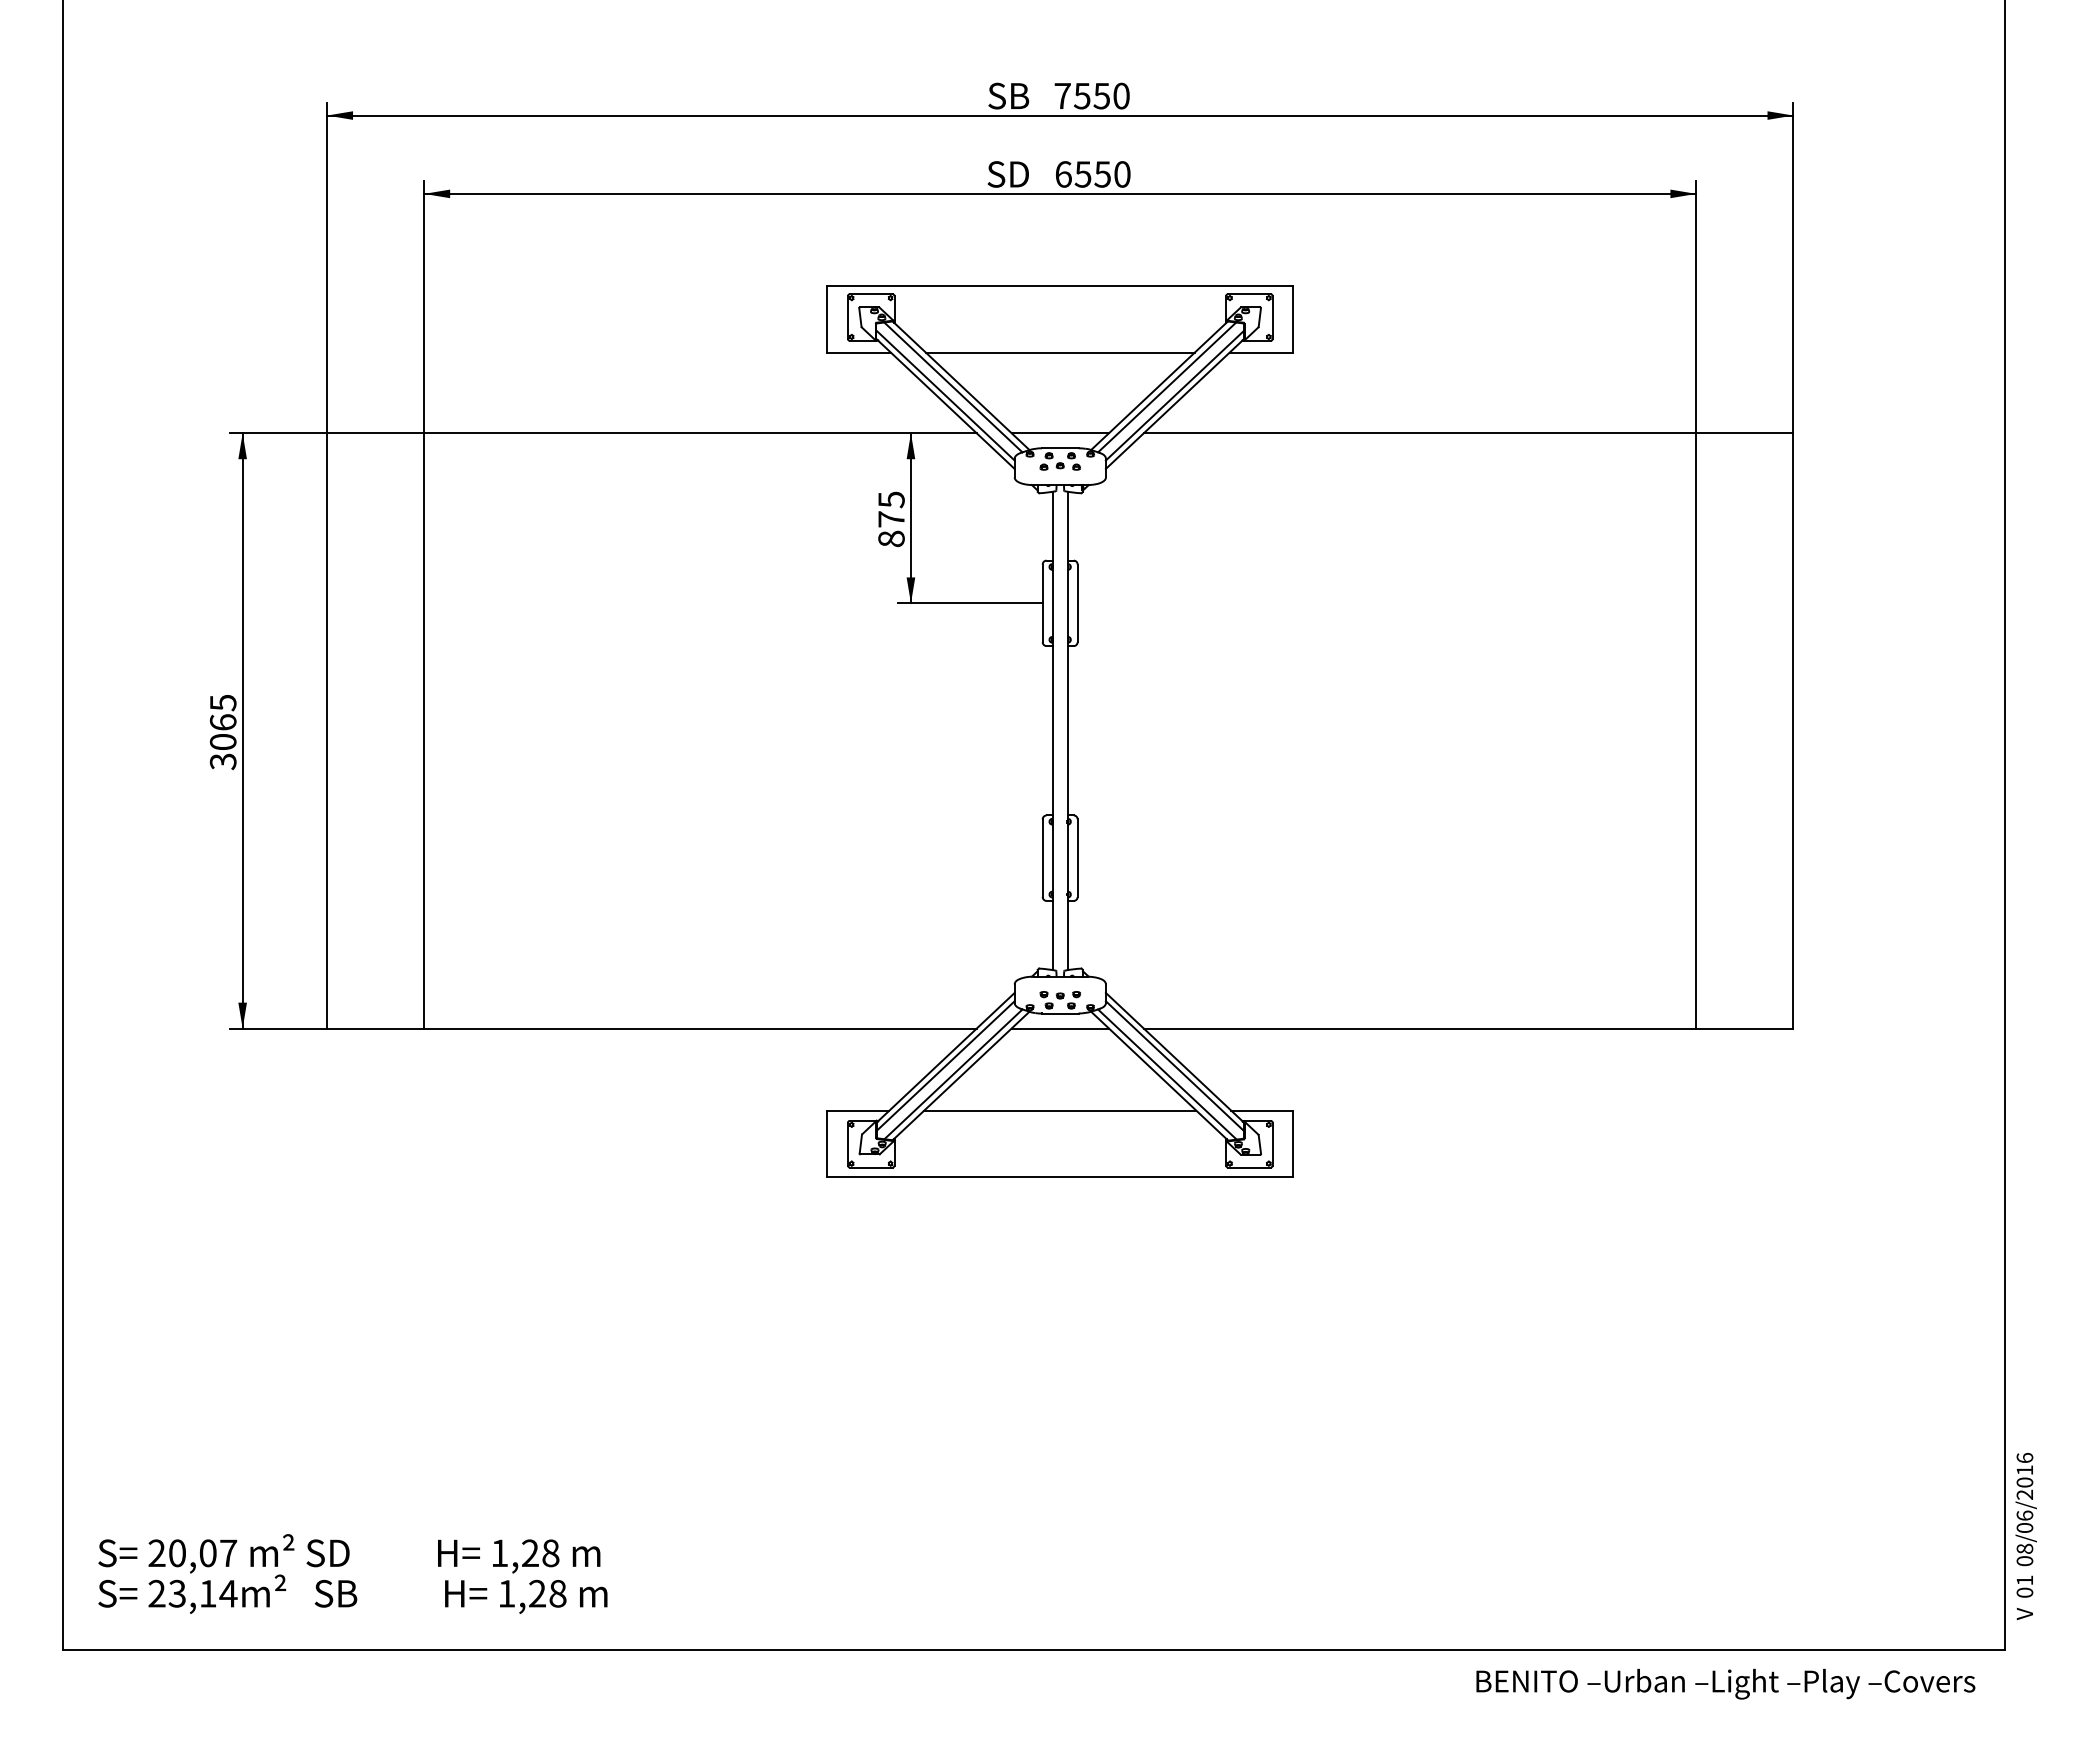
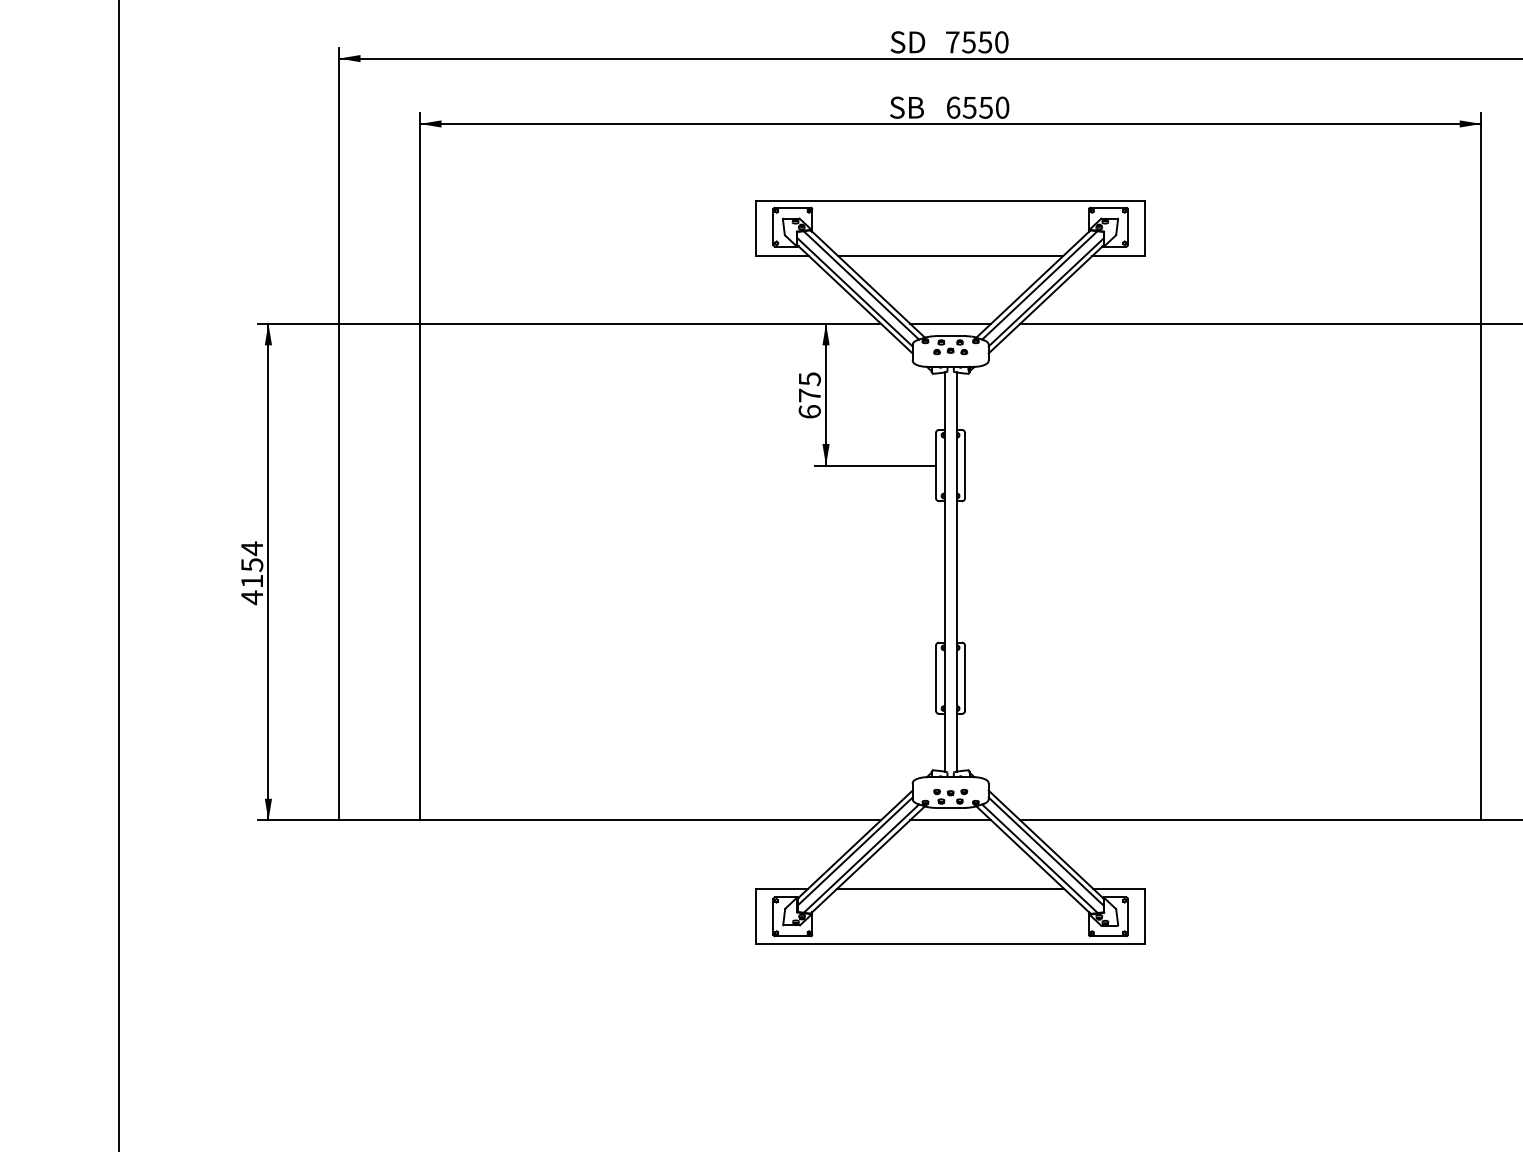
text: (1021, 95) -> (918, 41), SB -> SD
text: (1020, 174) -> (917, 107), SD -> SB
text: (891, 538) -> (809, 411), 875 -> 675
text: (222, 732) -> (251, 573), 3065 -> 4154

